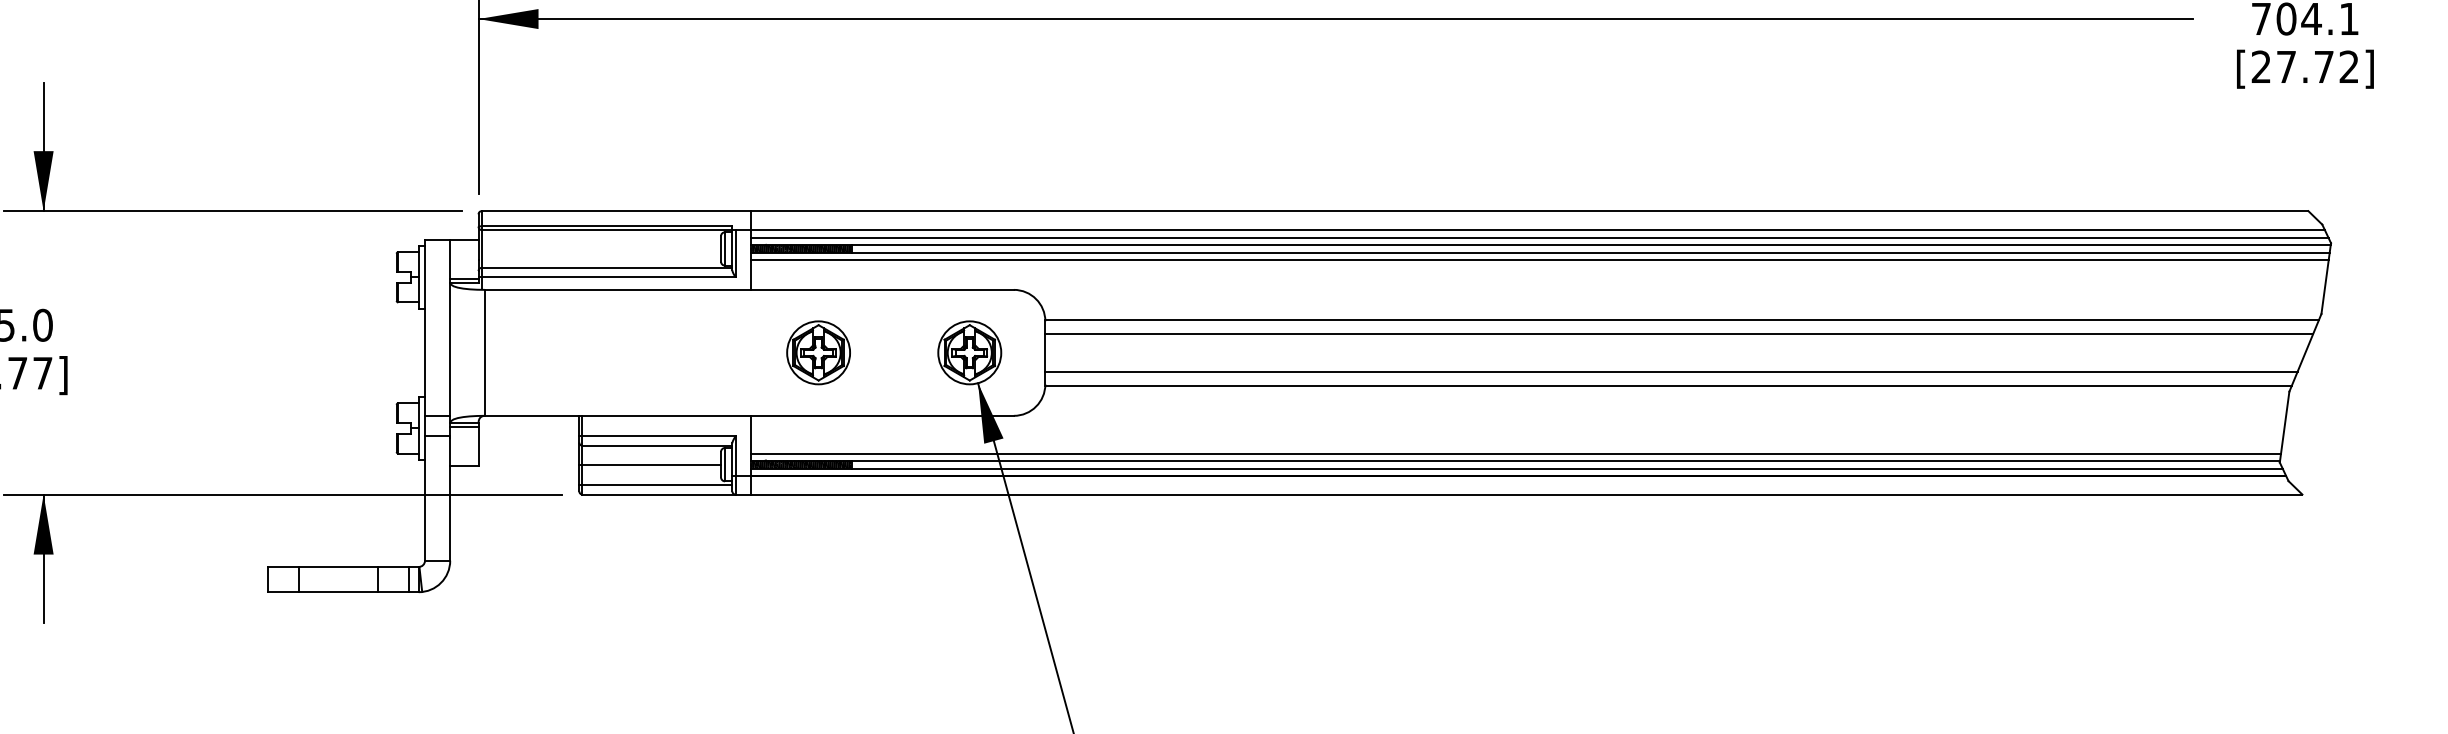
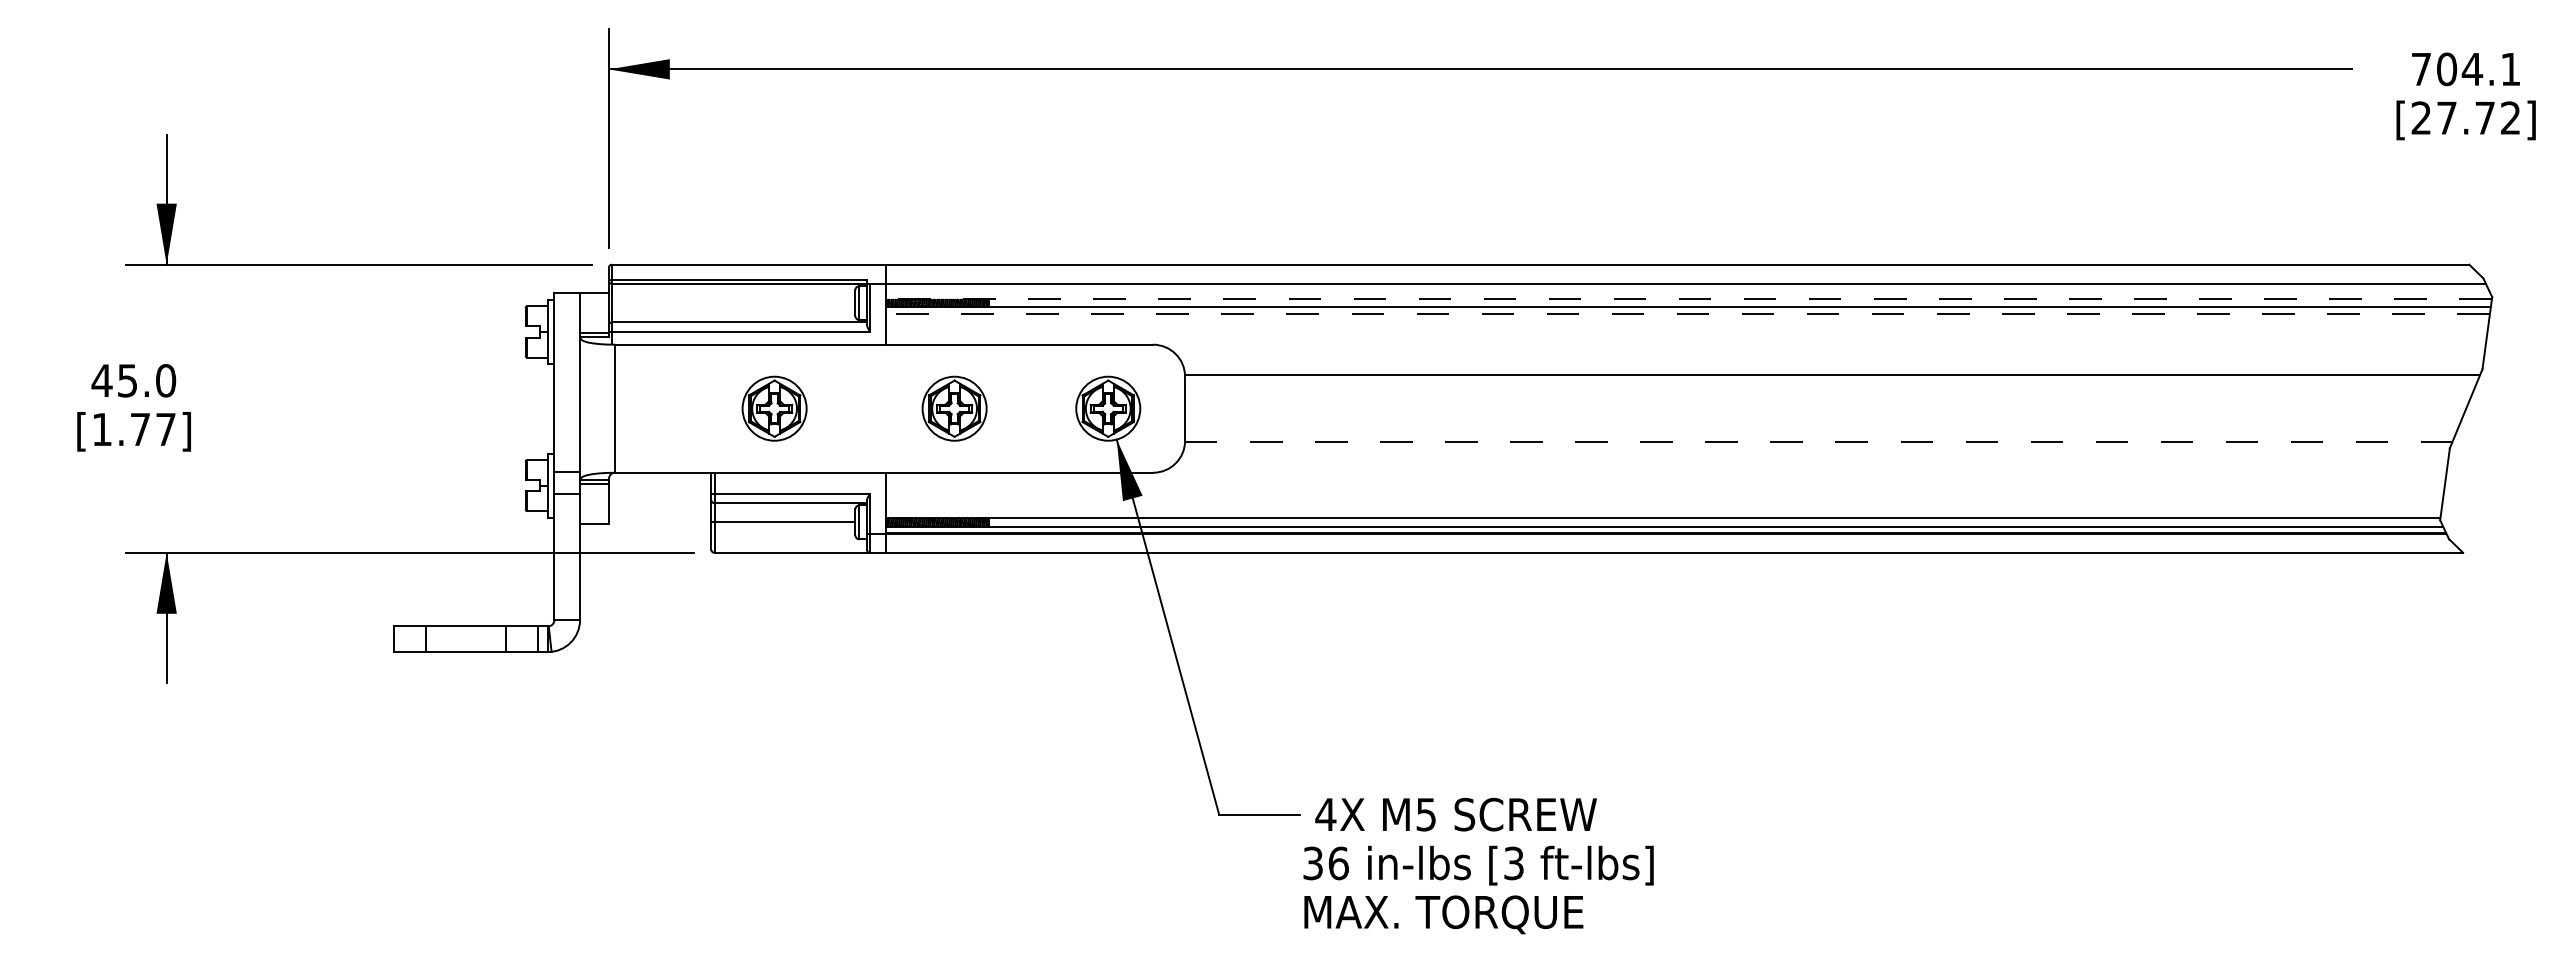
line: (1539, 238) -> (1687, 292), removed
line: (1541, 244) -> (1689, 298), solid -> dashed
line: (1540, 260) -> (1688, 314), solid -> dashed
line: (1679, 333) -> (1829, 389), removed
part: (641, 352) -> (774, 408), added
line: (1671, 371) -> (1821, 427), removed
line: (1668, 386) -> (1818, 442), solid -> dashed
line: (1515, 453) -> (1663, 511), removed
line: (655, 485) -> (788, 543), removed

